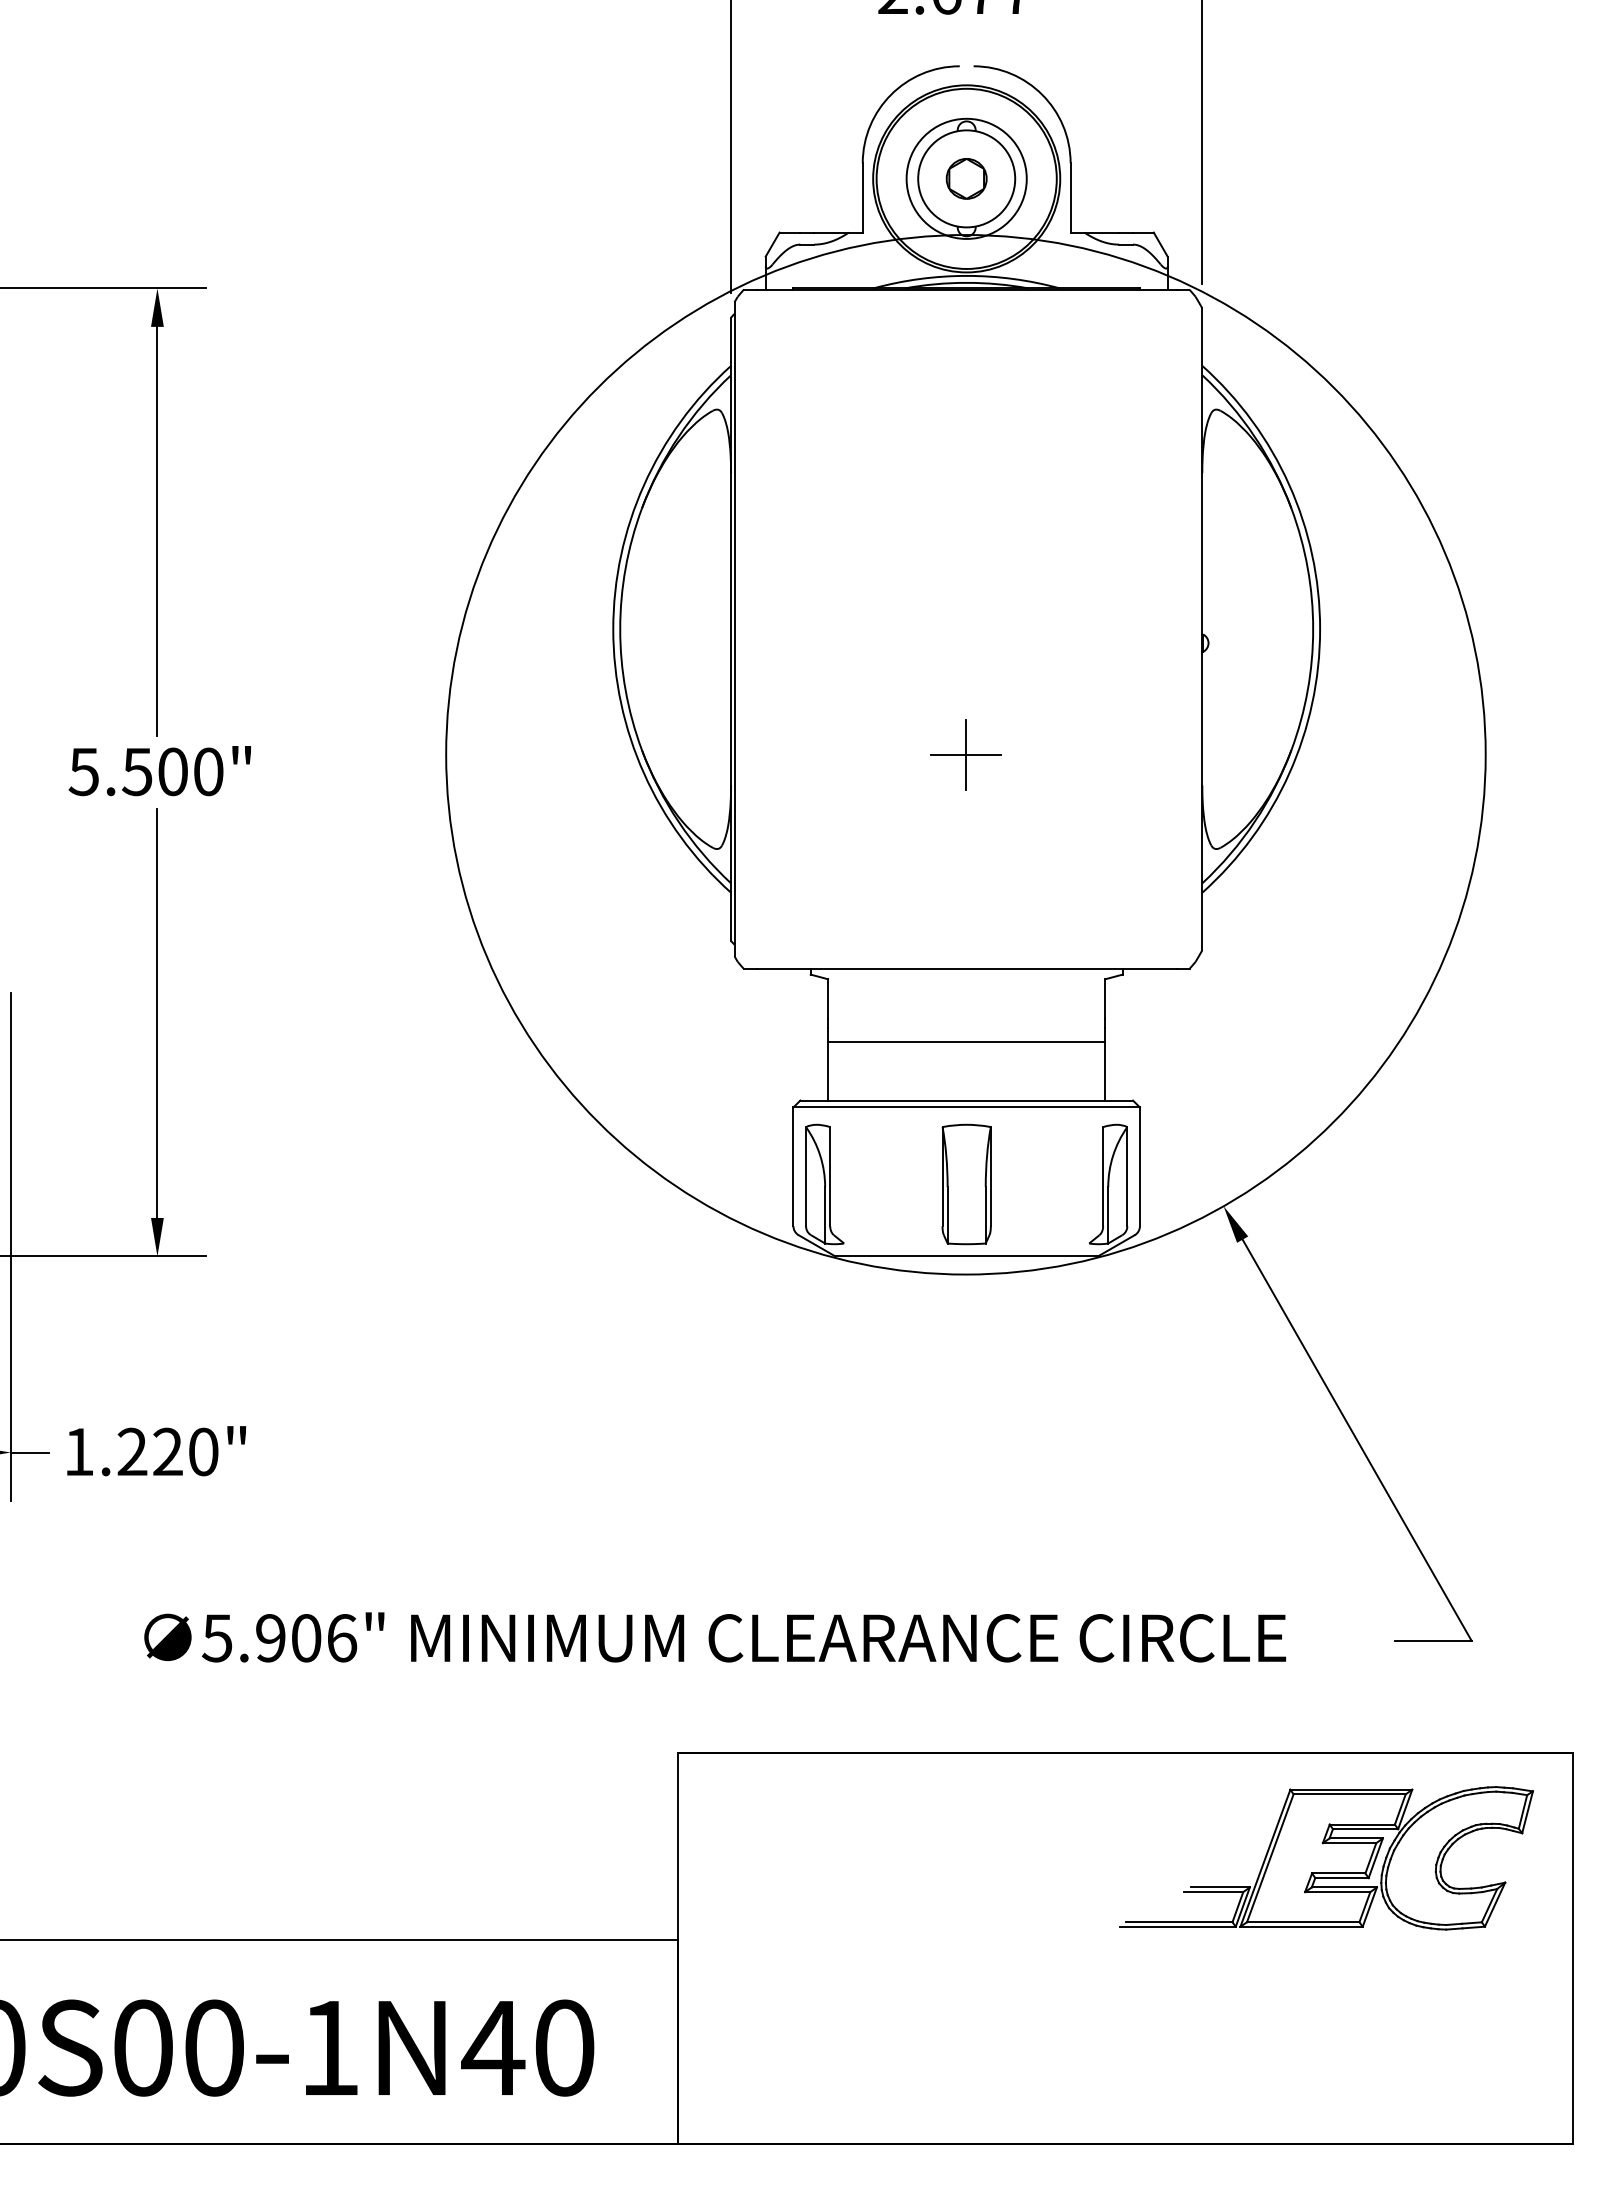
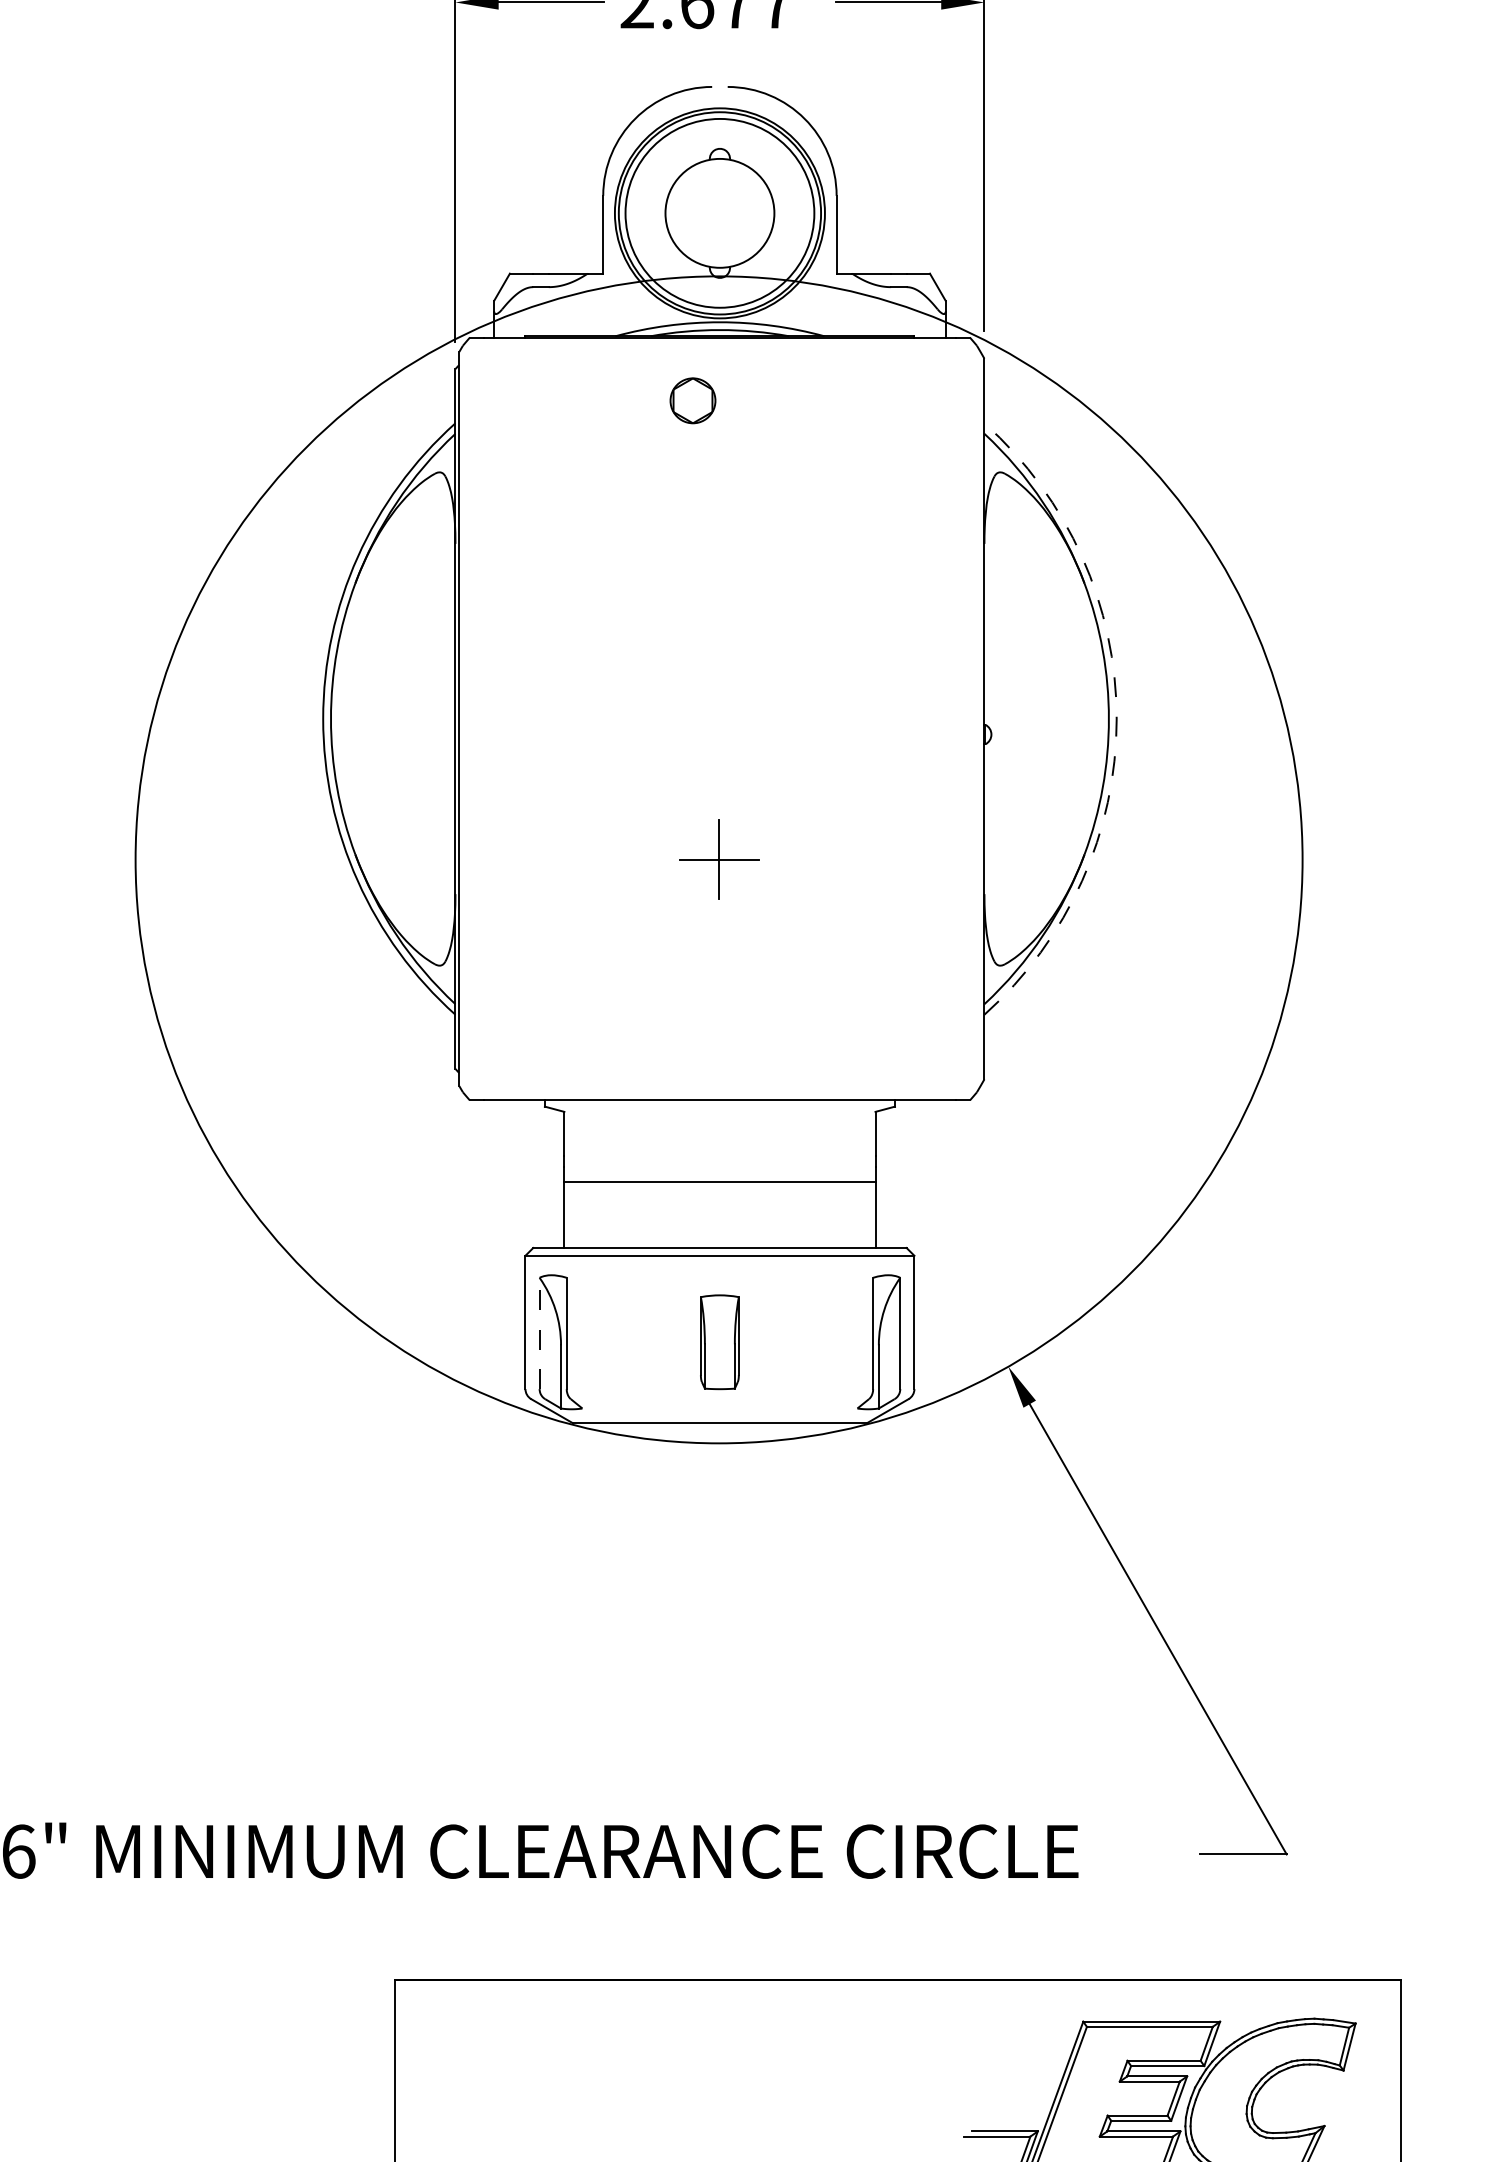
circle: (966, 178) -> (719, 212), size x1.4
part: (966, 178) -> (692, 400), moved
arc: (1320, 629) -> (1117, 719), solid -> dashed
line: (806, 1176) -> (540, 1333), solid -> dashed
part: (966, 1184) -> (719, 1342), size x0.7

